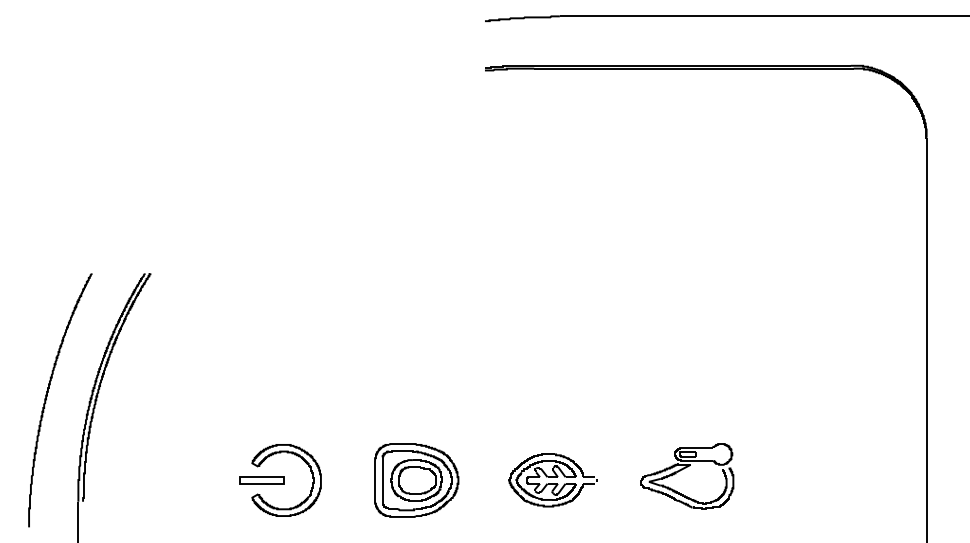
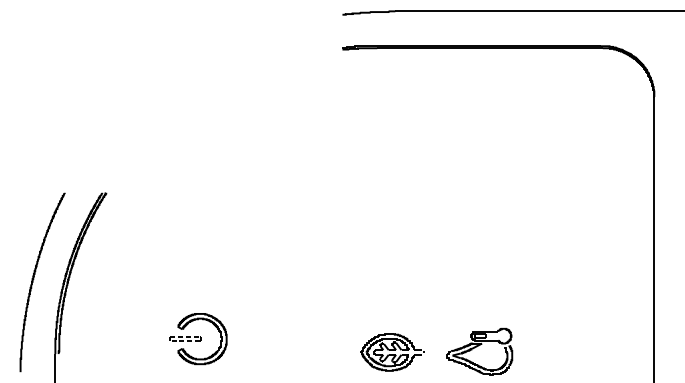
part: (684, 469) -> (477, 346), moved
line: (262, 477) -> (185, 336), solid -> dashed
part: (416, 480) -> (294, 339), removed
part: (552, 480) -> (392, 352), moved
line: (262, 483) -> (185, 341), solid -> dashed

